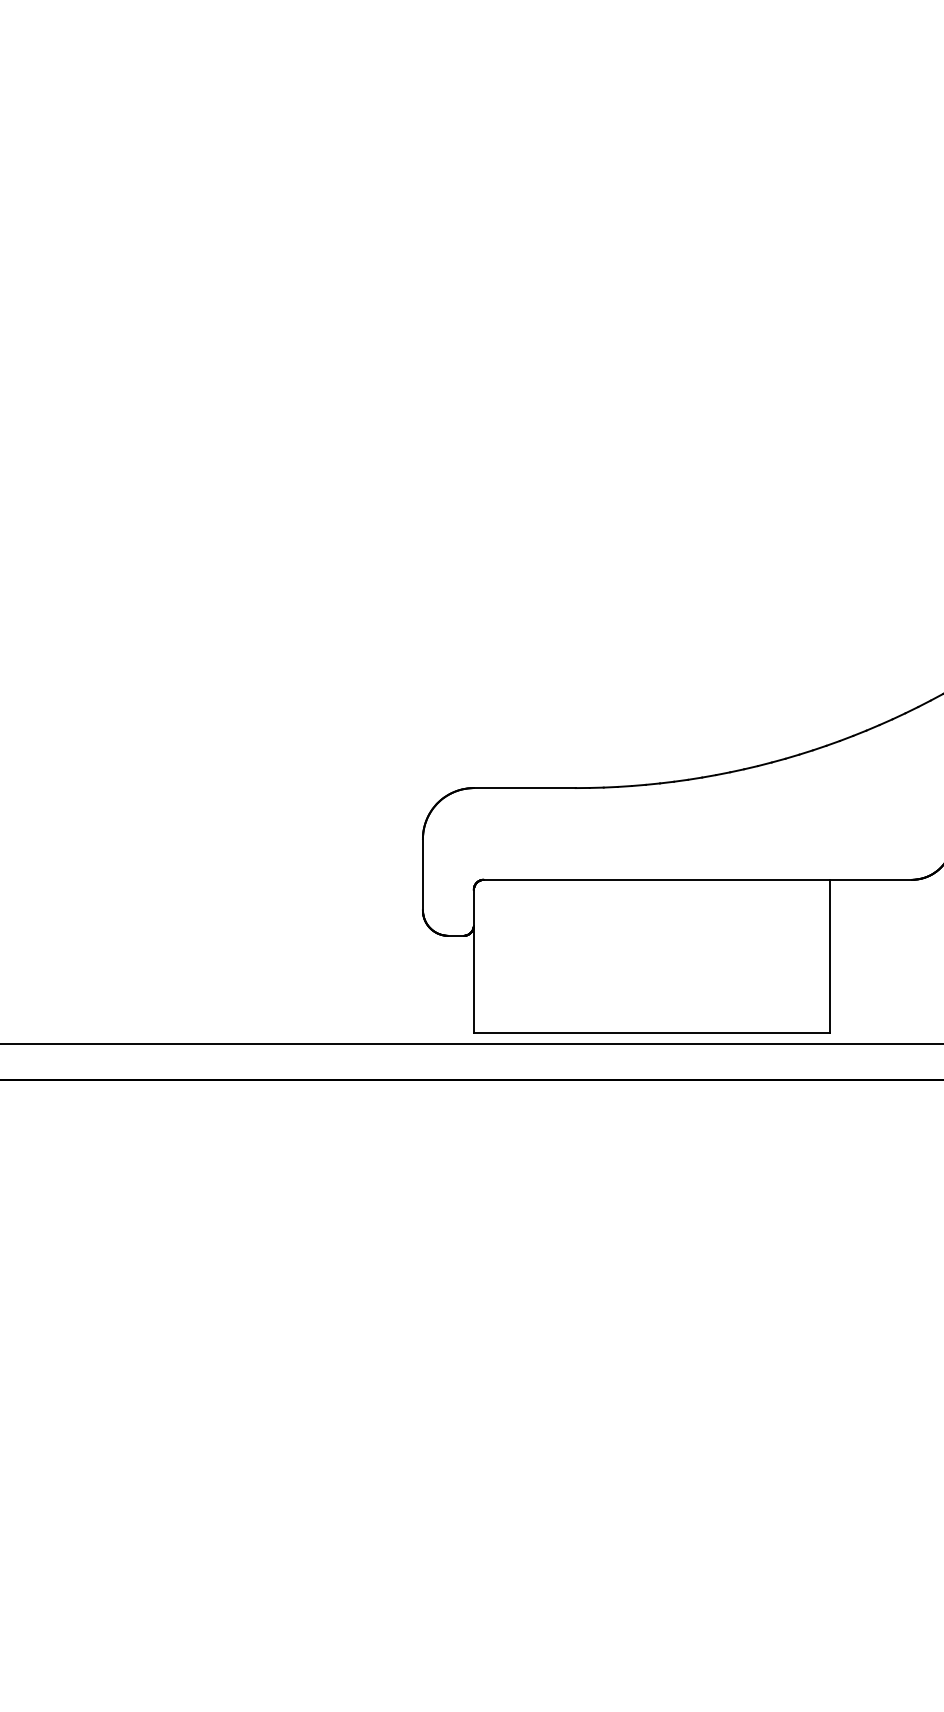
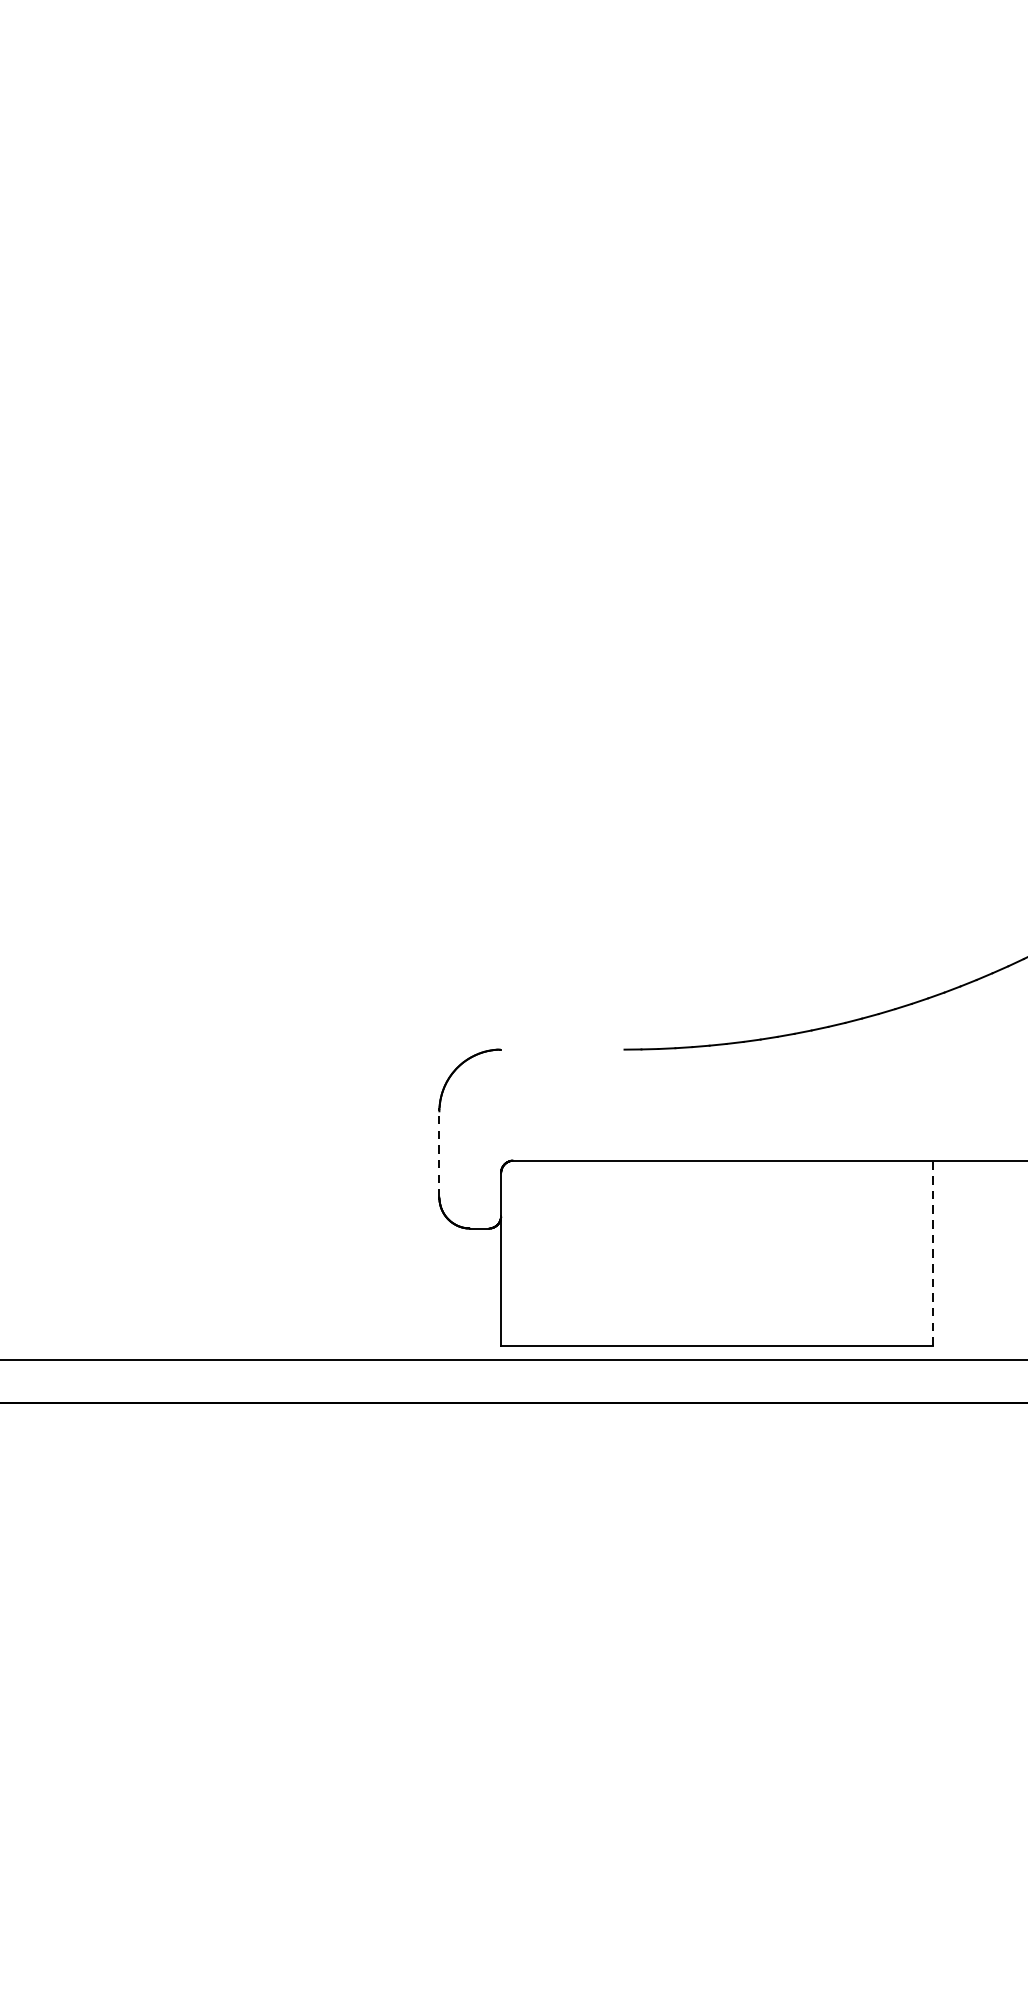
line: (524, 788) -> (562, 1050), removed
line: (422, 874) -> (438, 1154), solid -> dashed
line: (830, 955) -> (933, 1252), solid -> dashed

